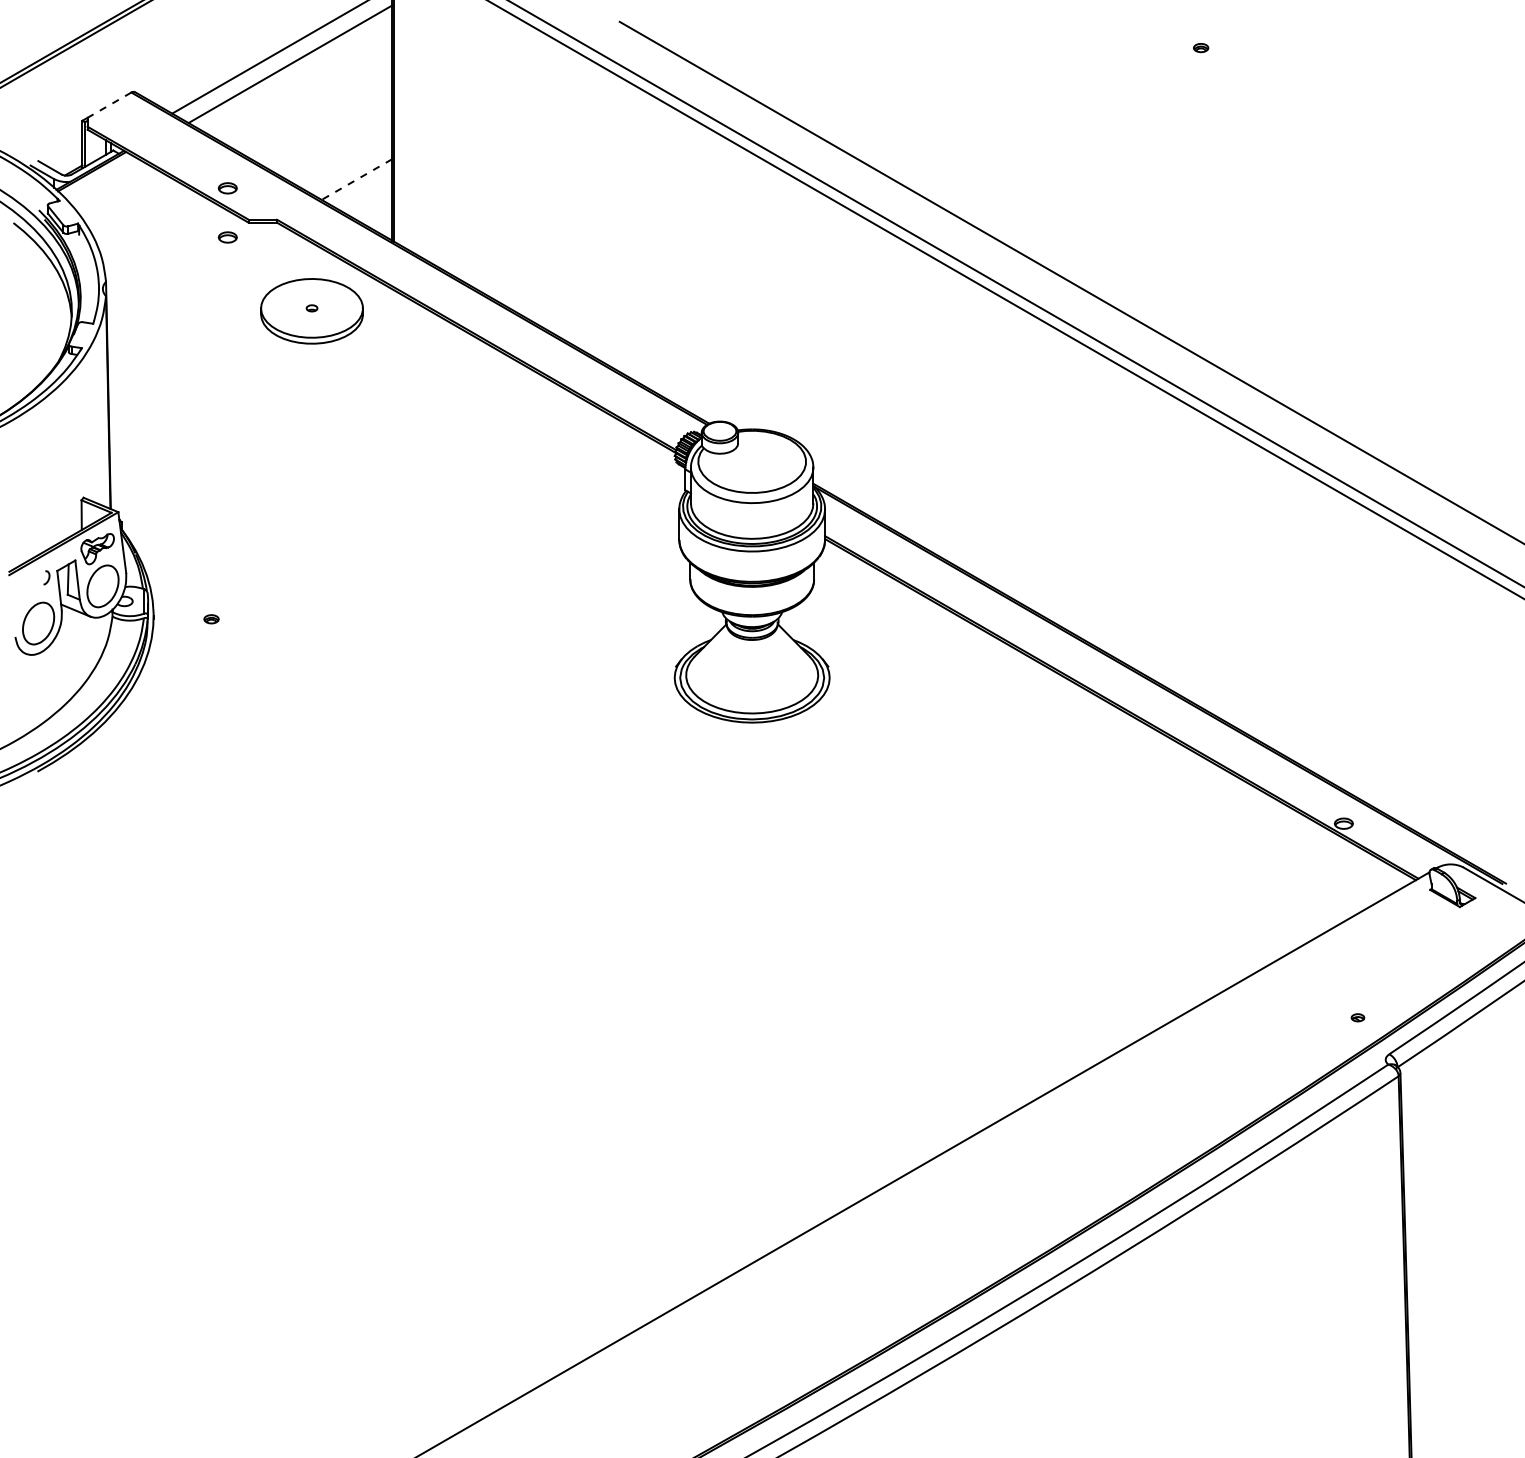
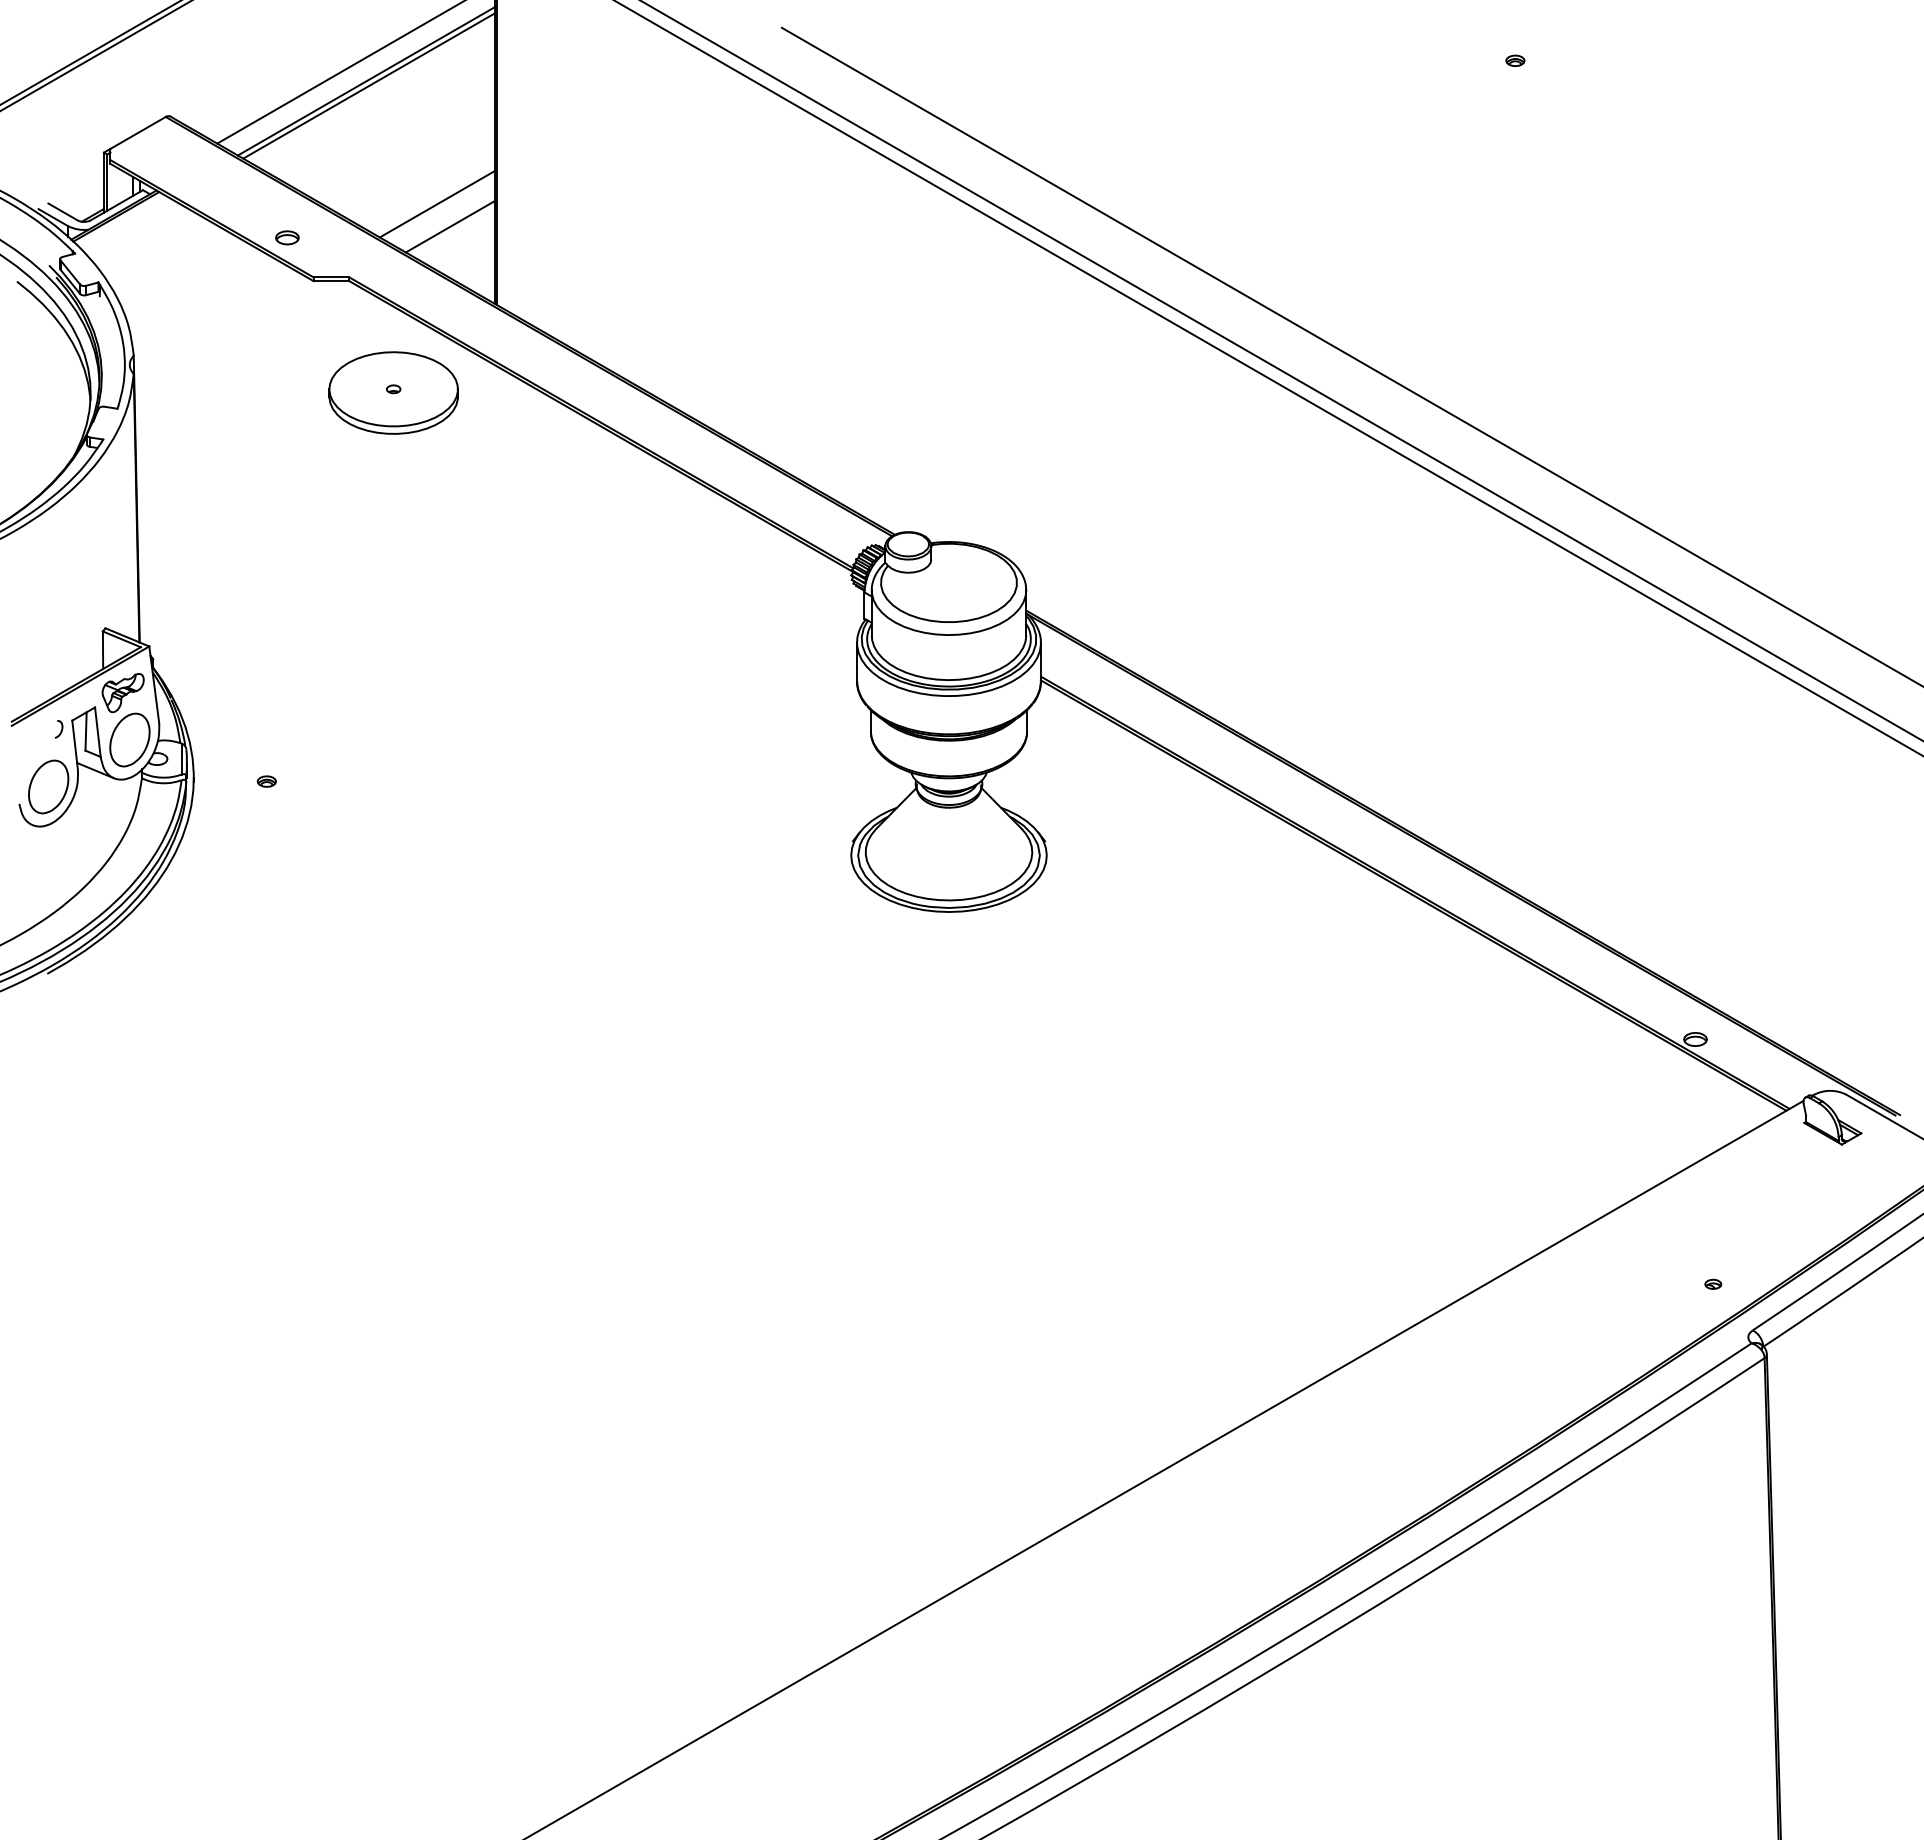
line: (292, 67) -> (368, 85), added
line: (109, 104) -> (138, 132), dashed -> solid
line: (345, 161) -> (436, 204), added
line: (356, 180) -> (449, 227), dashed -> solid
part: (227, 237) -> (287, 299), removed

